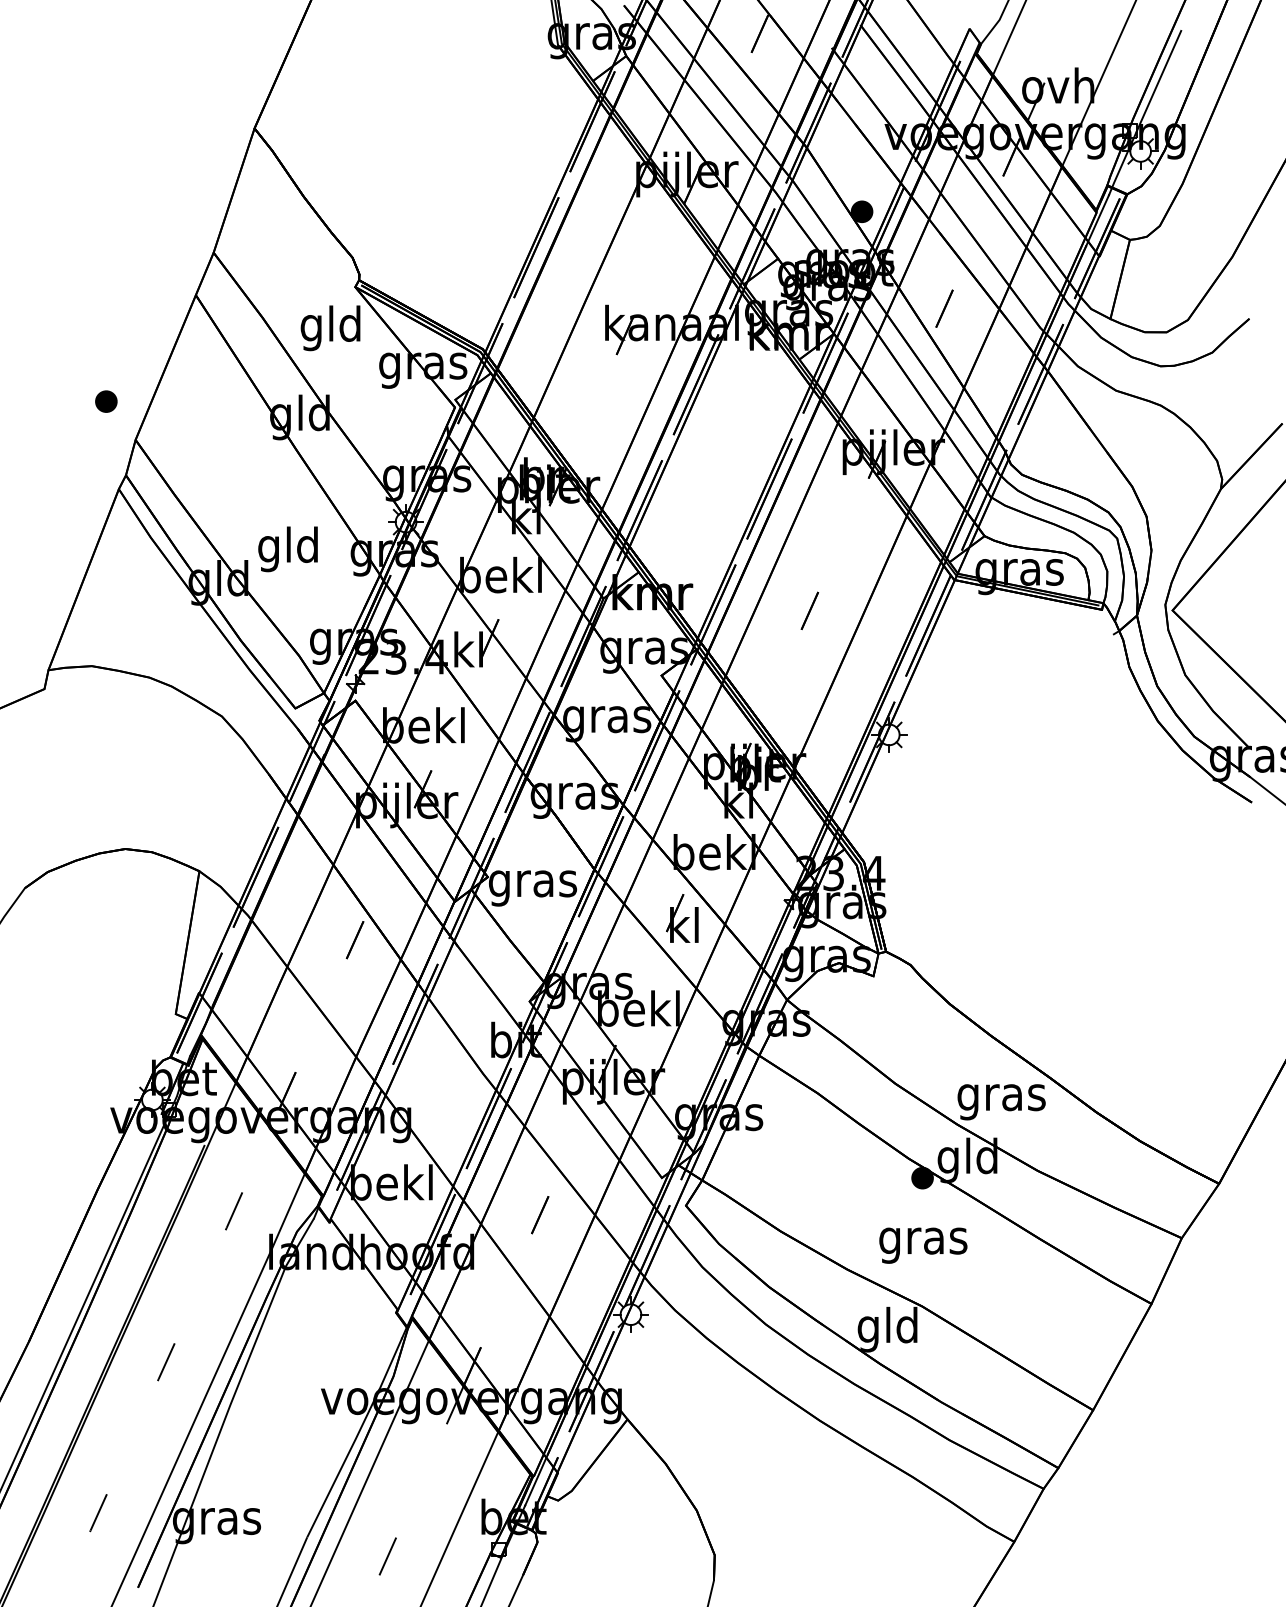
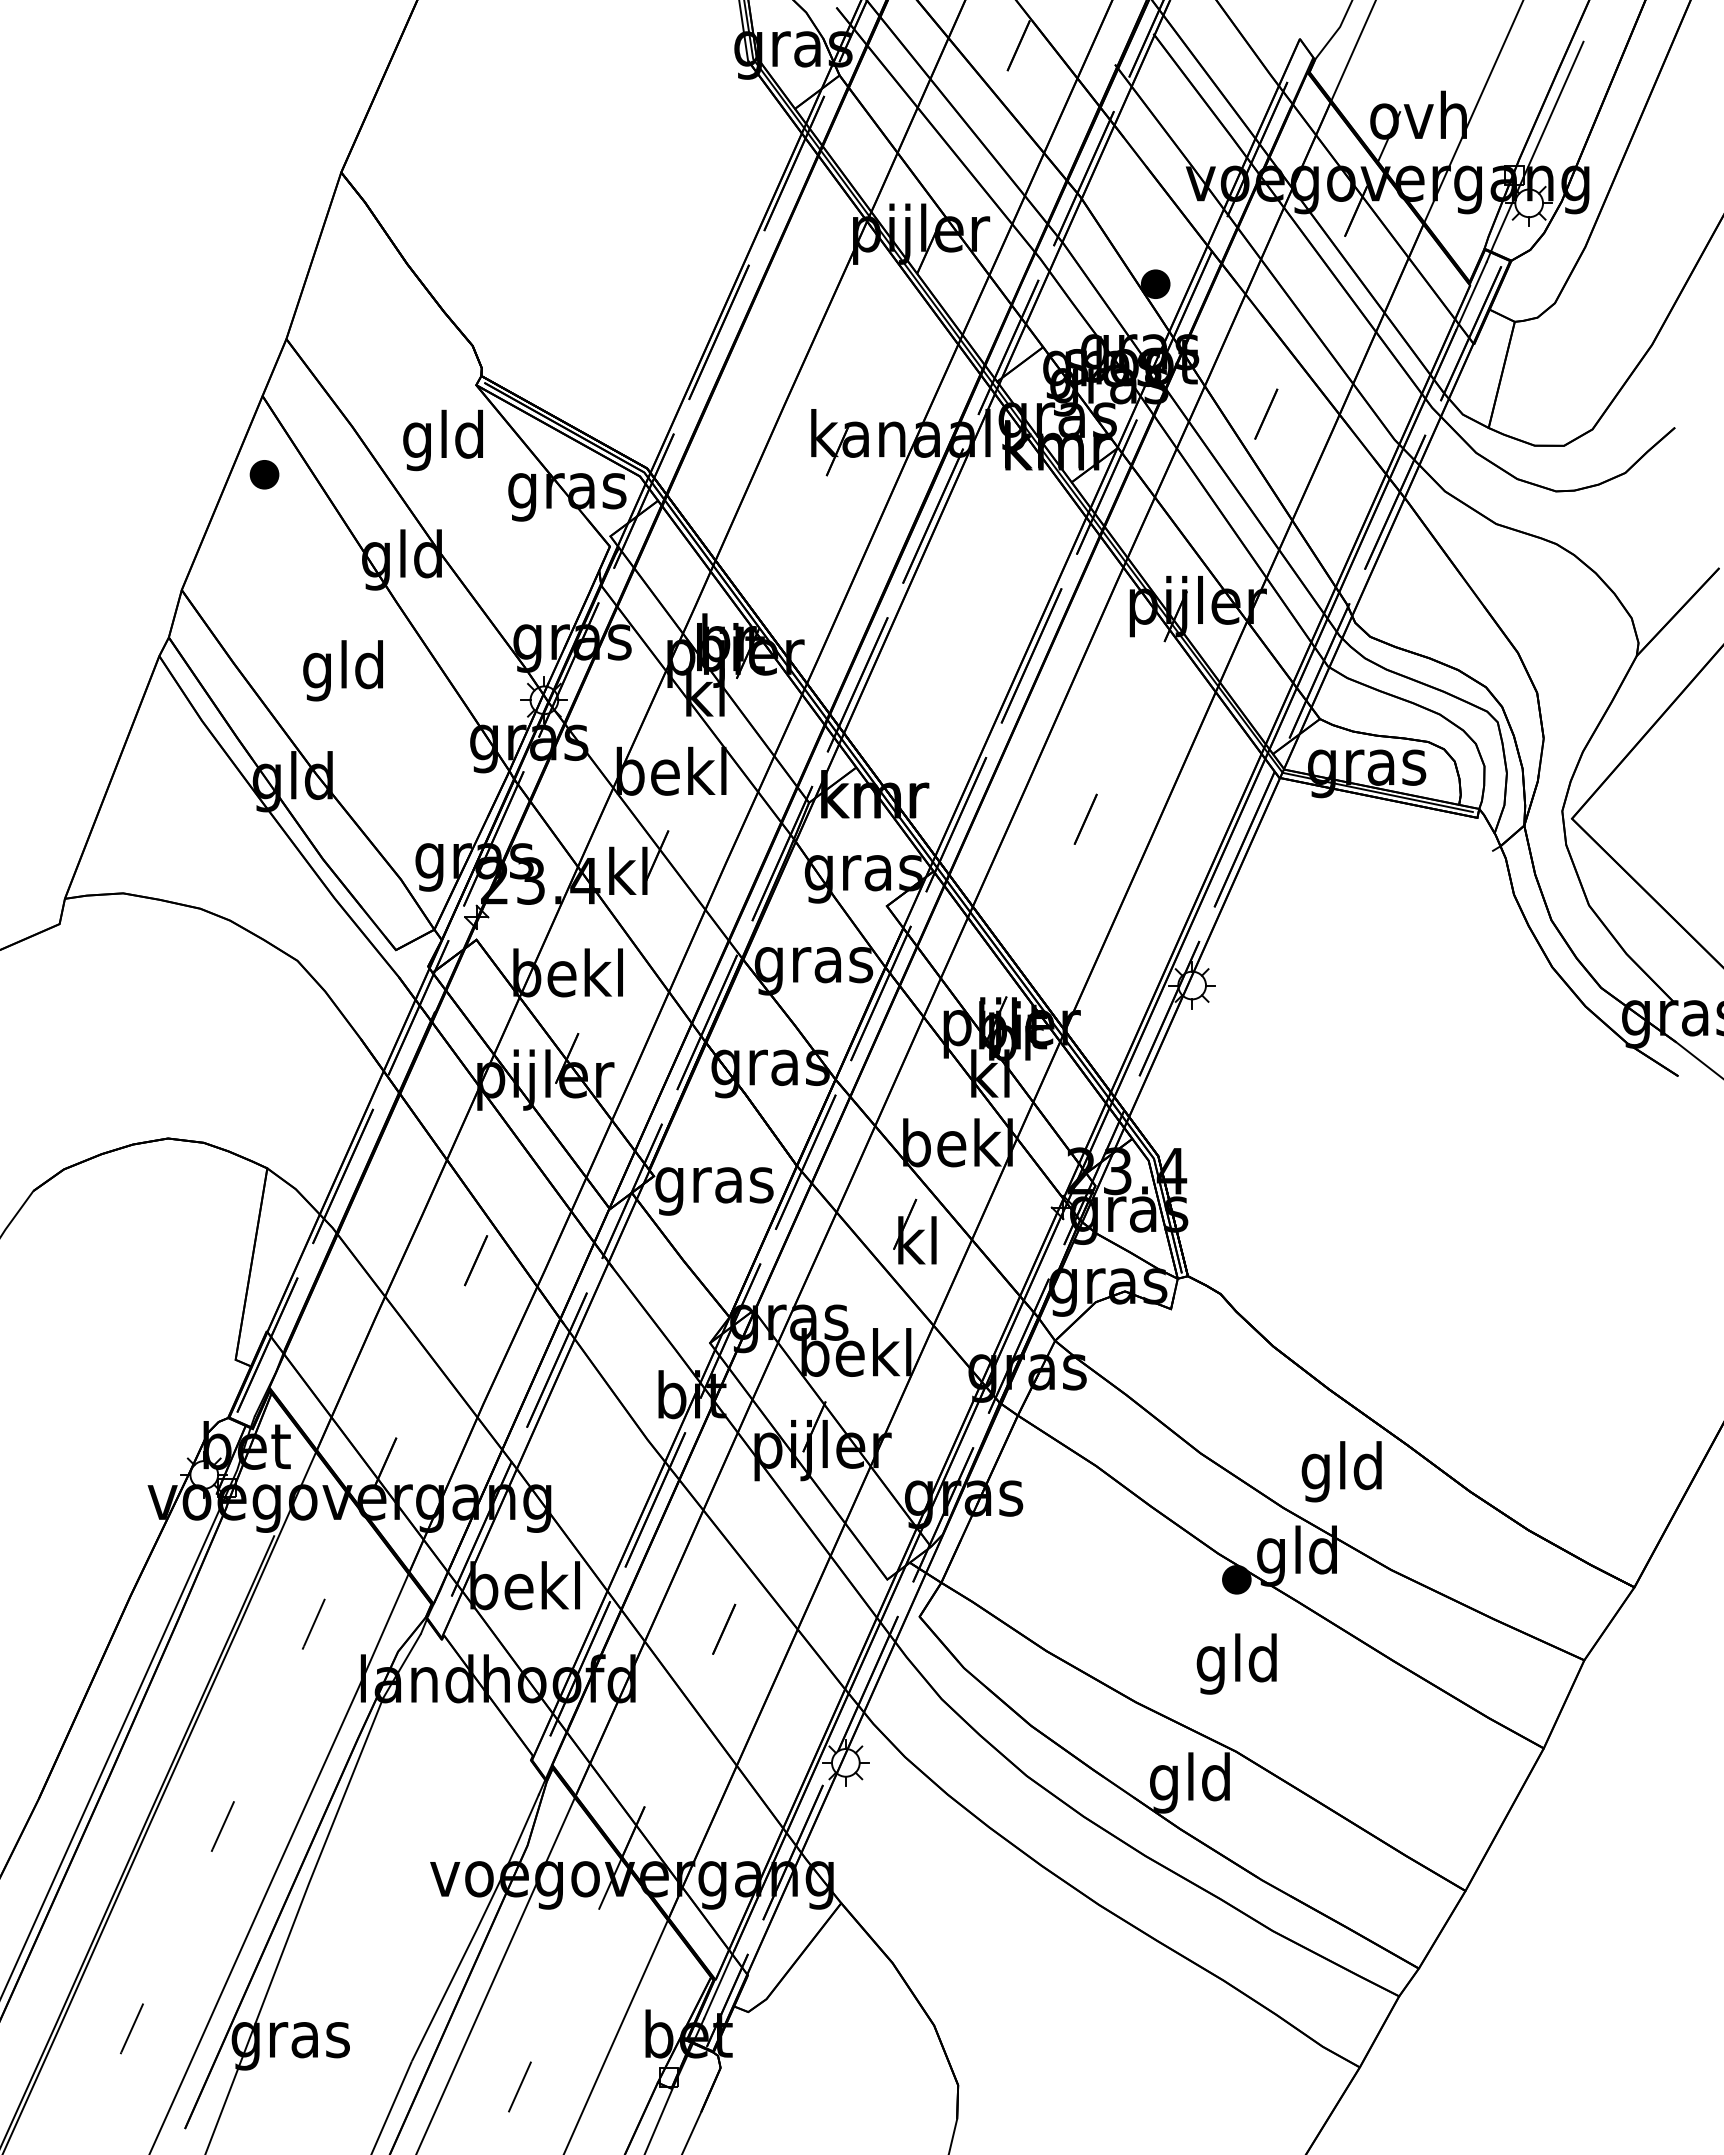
part: (106, 401) -> (264, 474), moved
text: (287, 549) -> (342, 670), moved
text: (1001, 1097) -> (1342, 1471), gras -> gld
text: (923, 1240) -> (1237, 1663), gras -> gld

